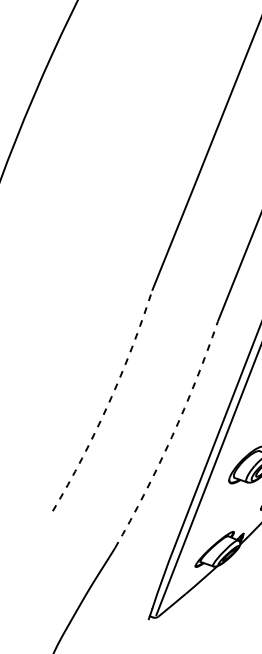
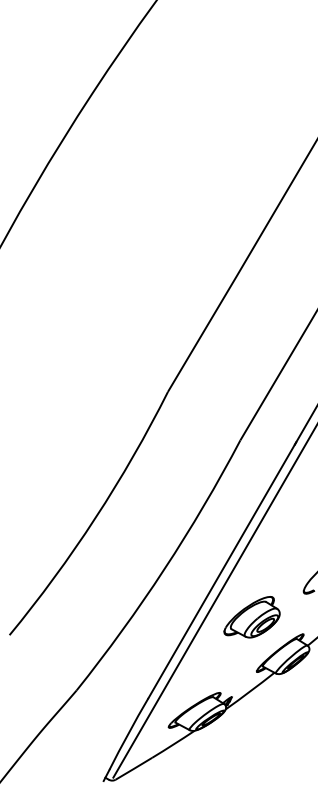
arc: (108, 403) -> (95, 517), dashed -> solid
arc: (171, 437) -> (164, 569), dashed -> solid

